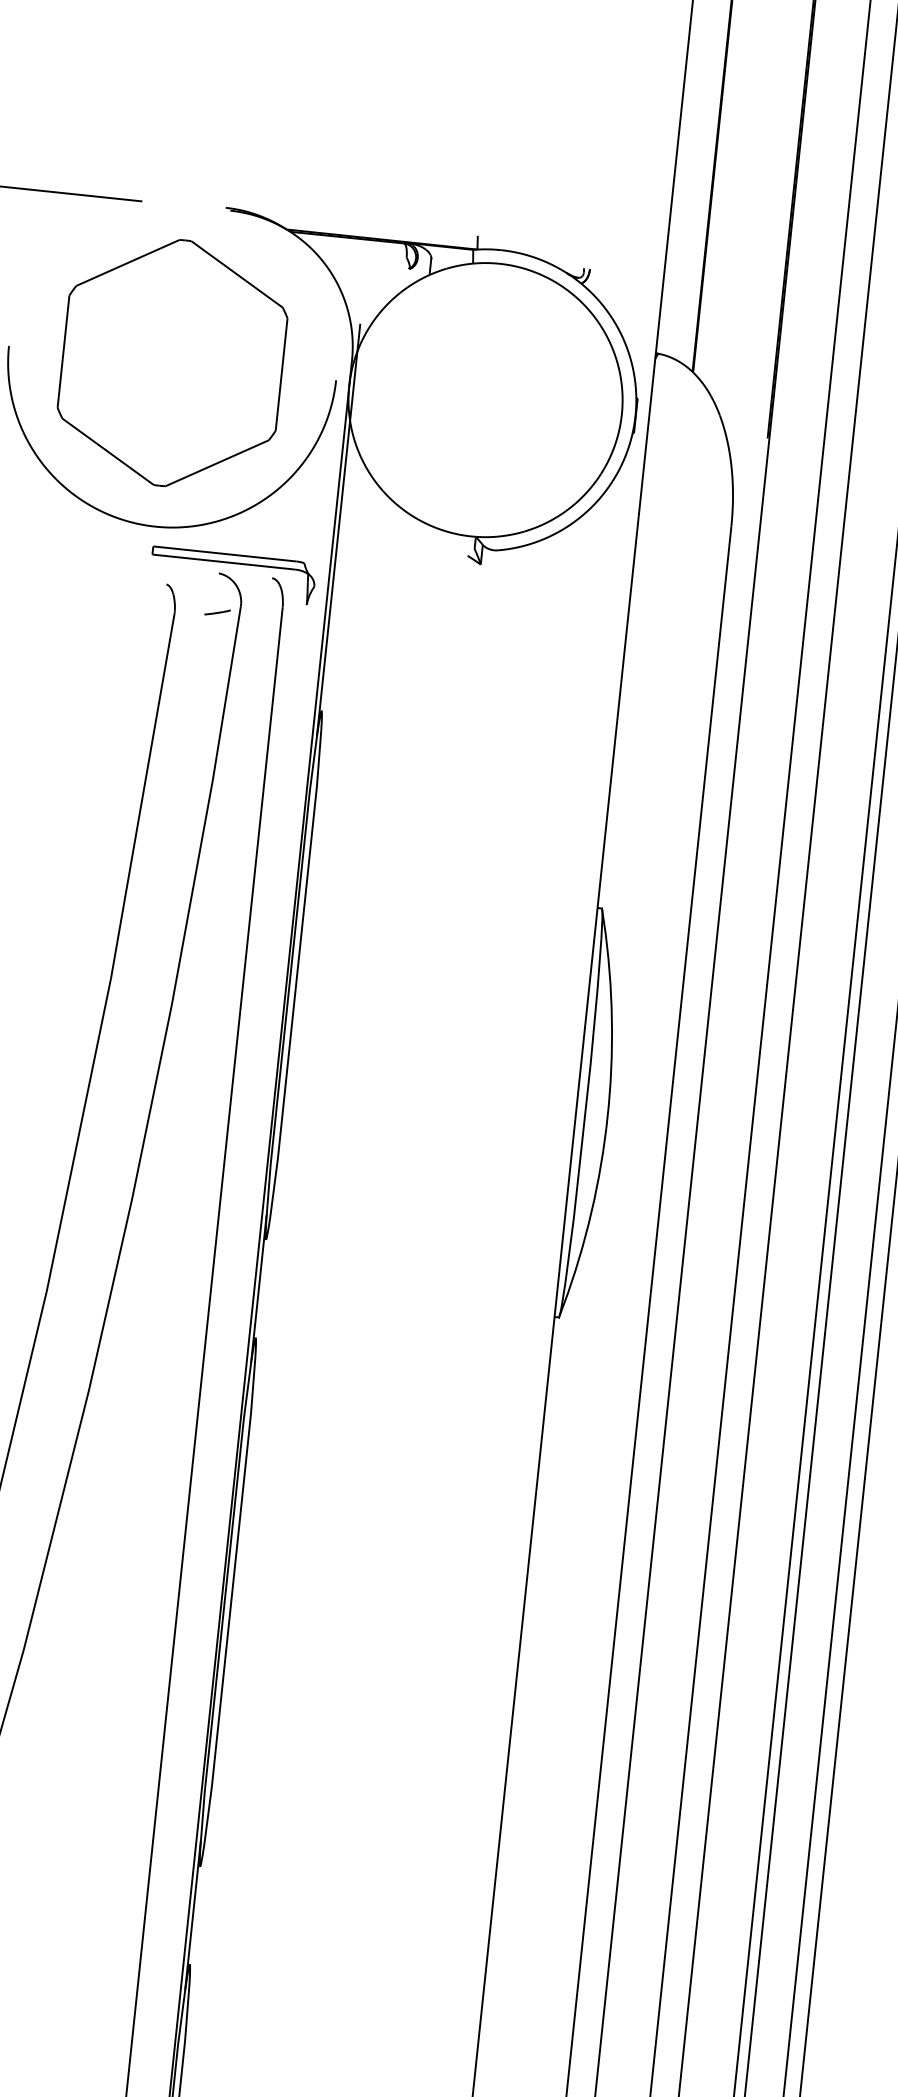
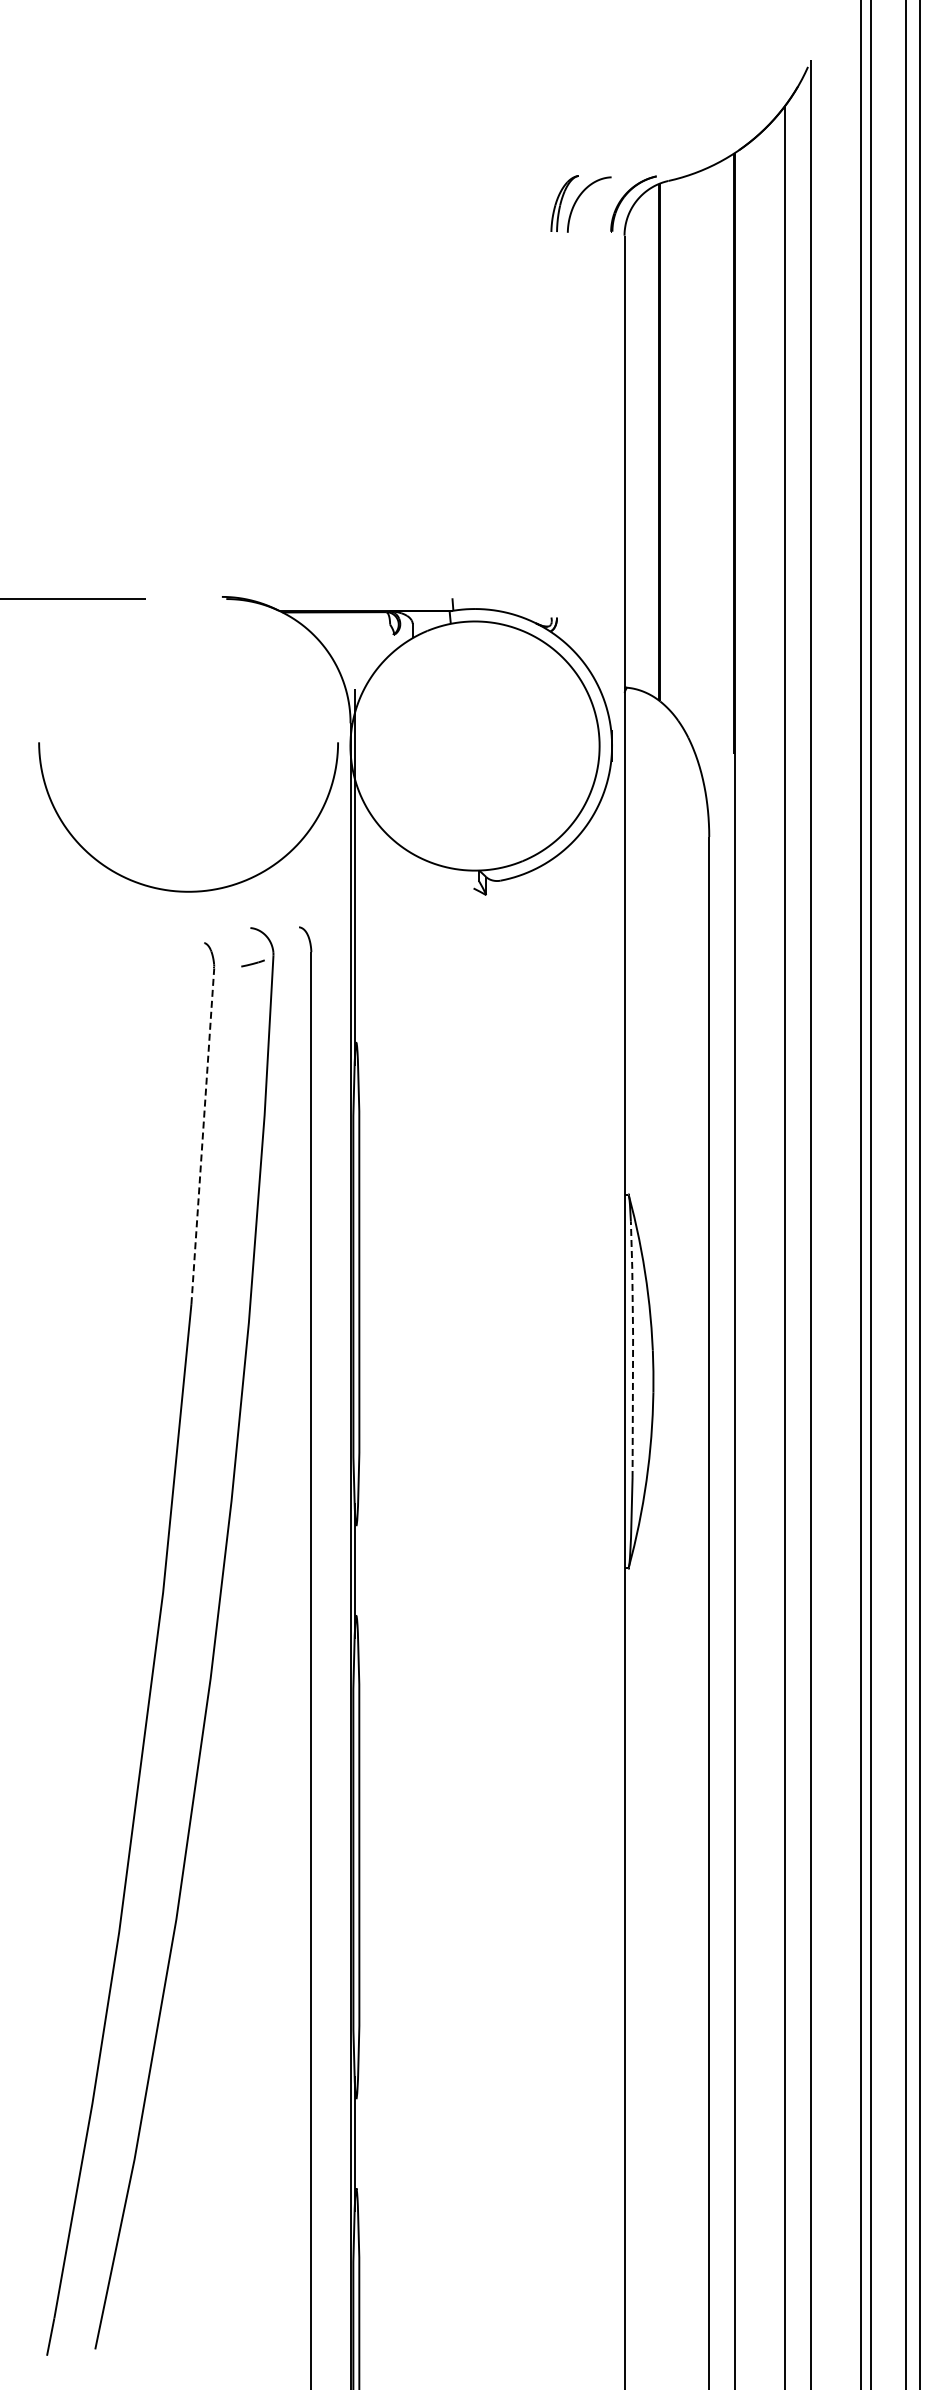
part: (172, 363) -> (188, 742), removed
part: (234, 563) -> (263, 917), removed
line: (142, 794) -> (202, 1135), solid -> dashed
line: (589, 1077) -> (633, 1348), solid -> dashed

